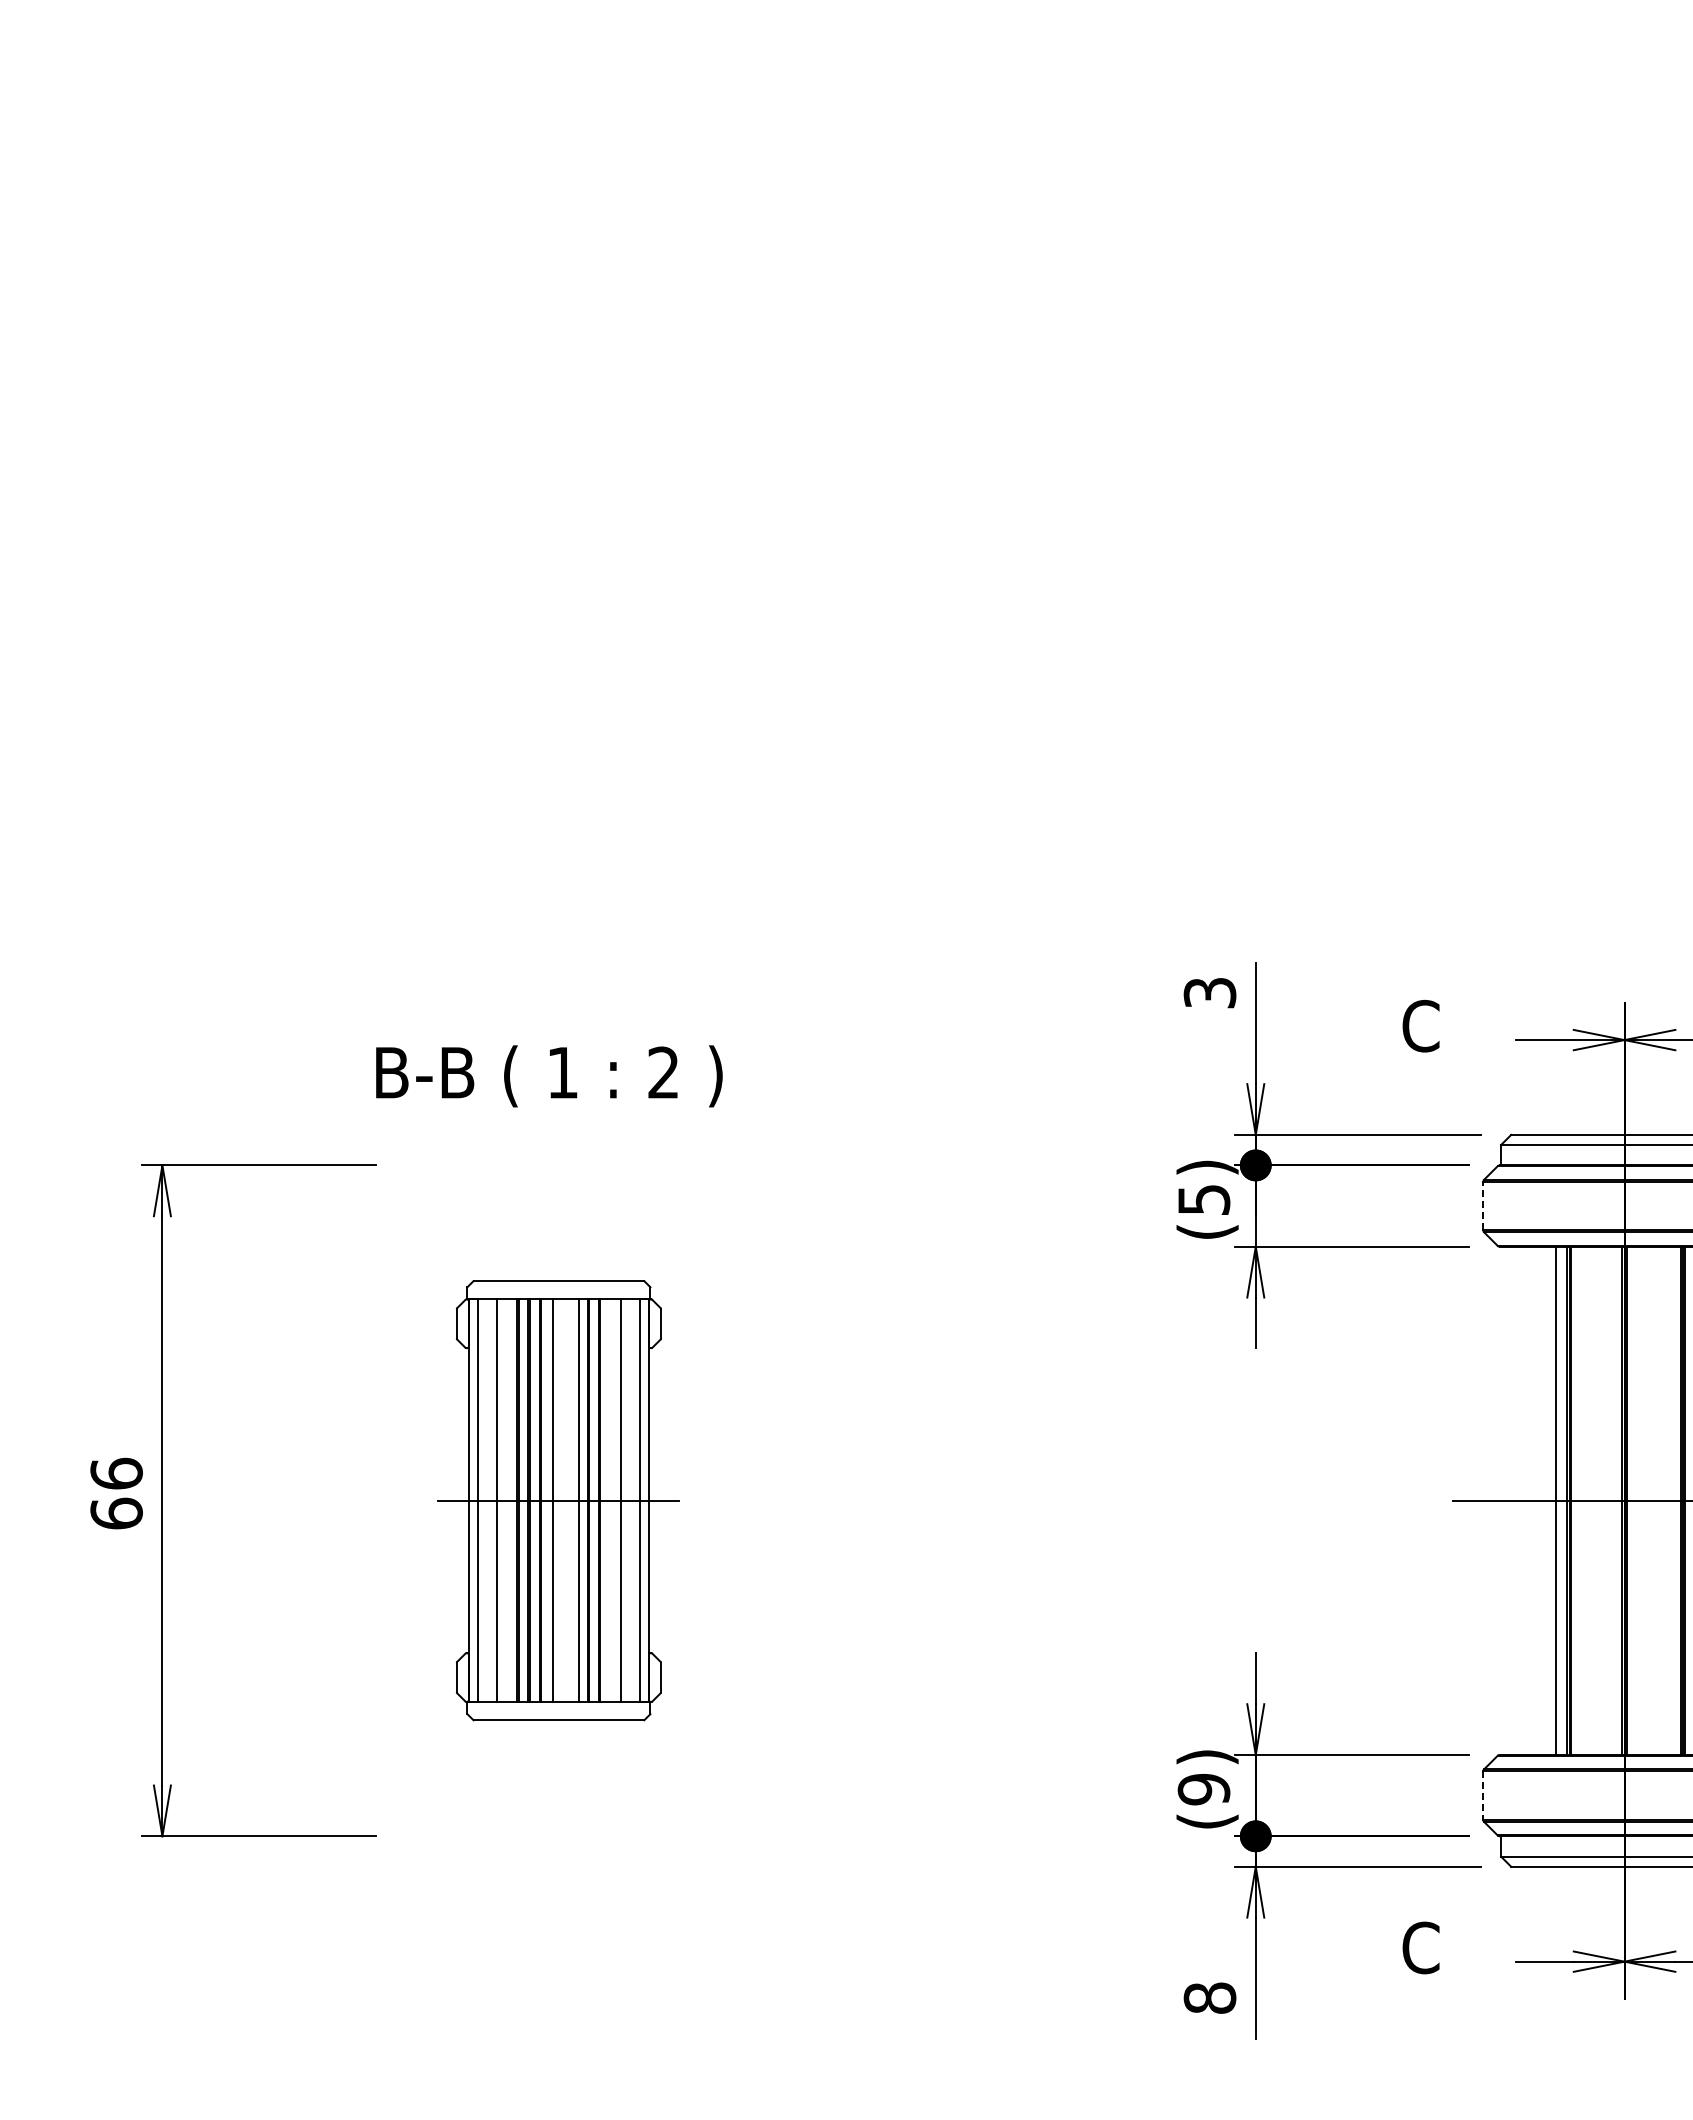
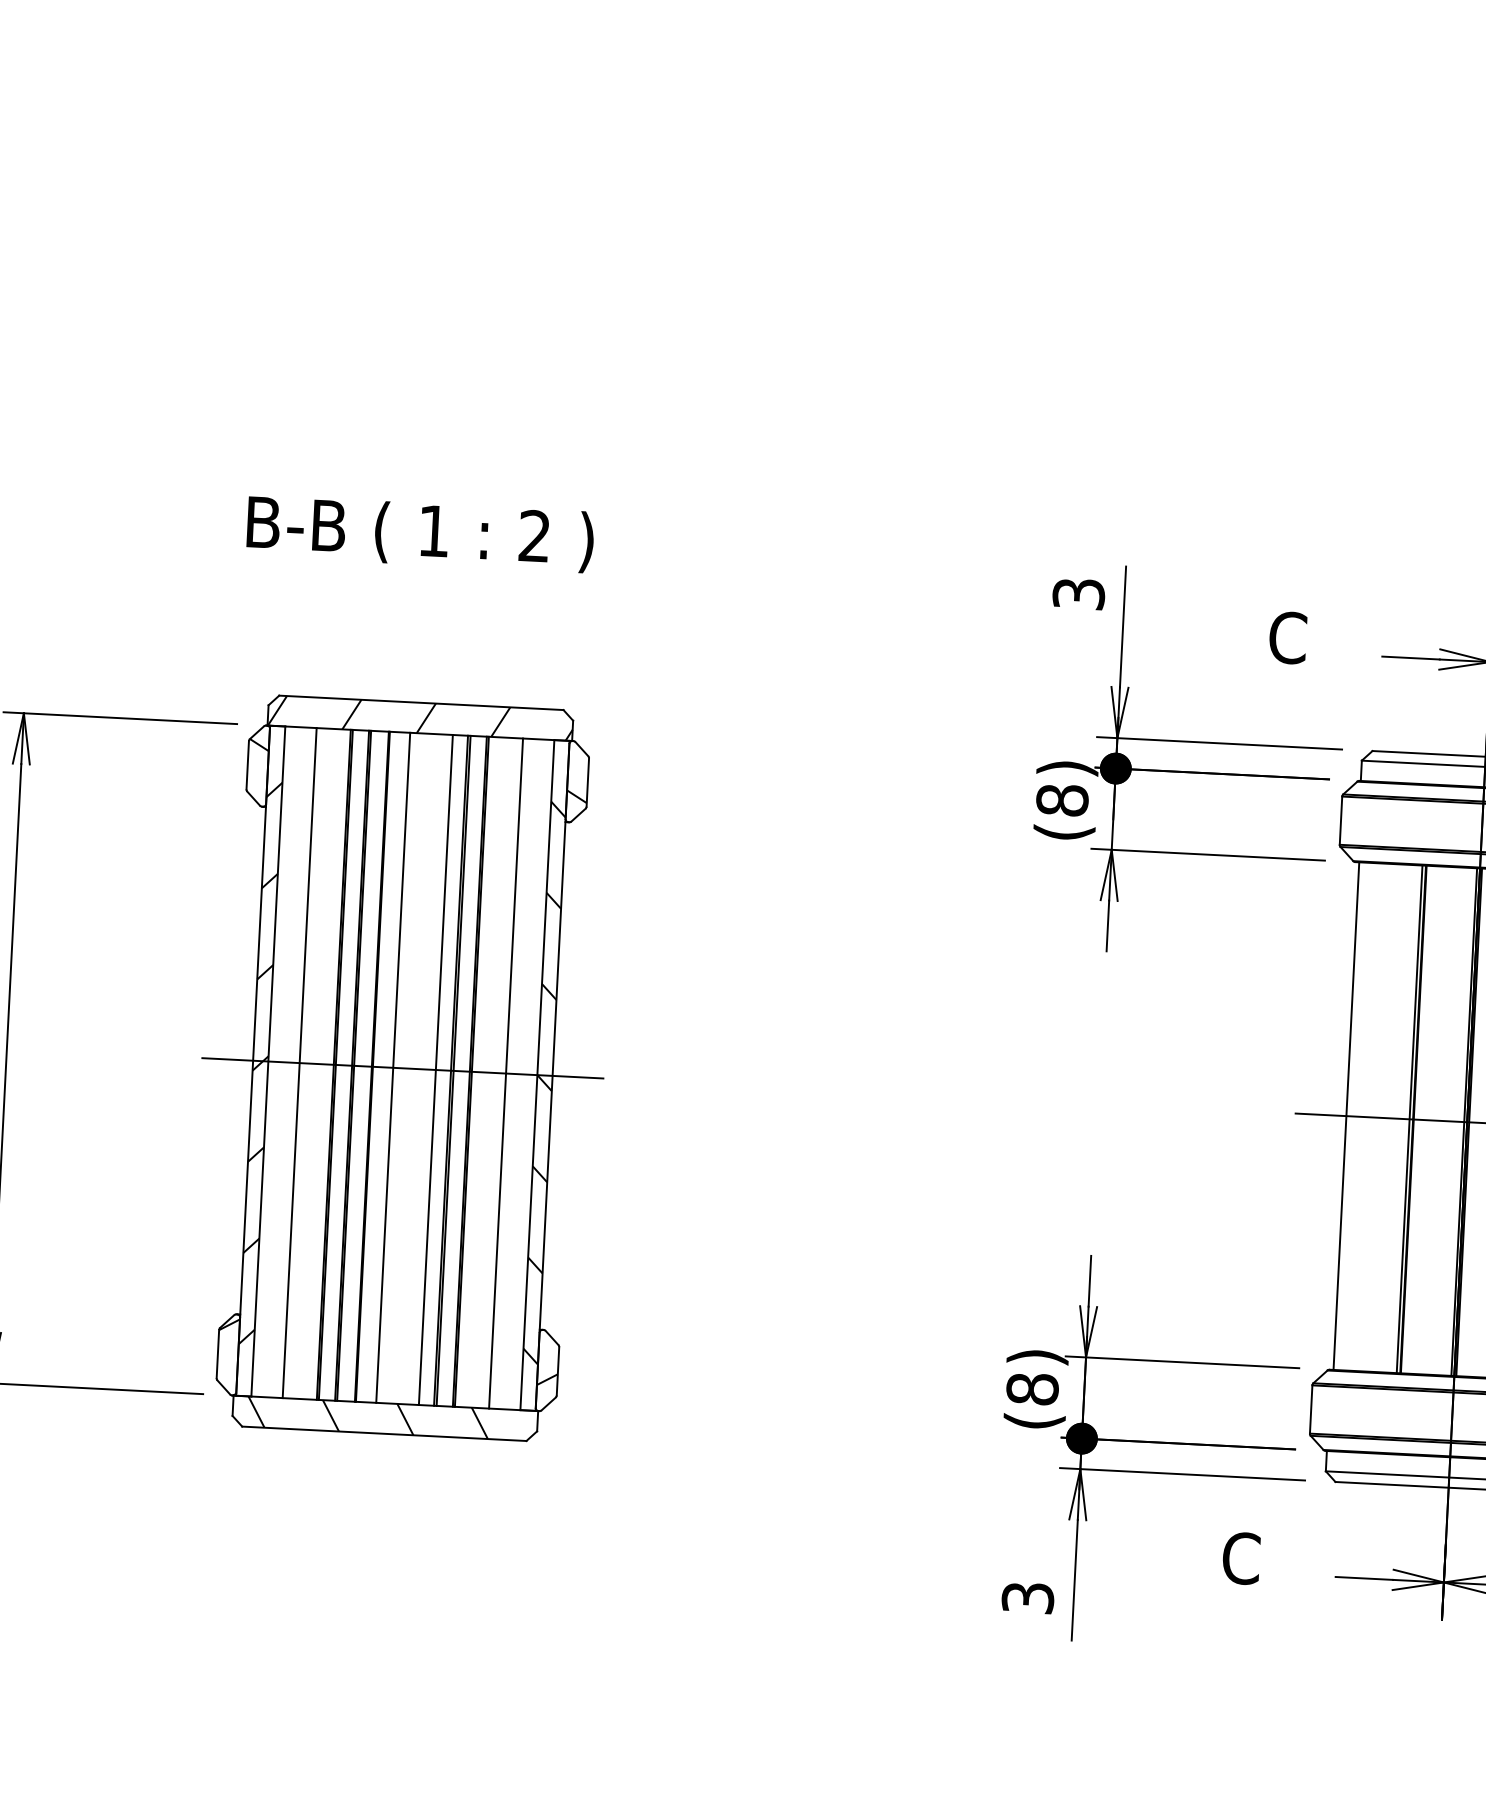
text: (549, 1076) -> (420, 534), moved
text: (1203, 1199) -> (1061, 799), (5) -> (8)
line: (1483, 1205) -> (1341, 820), dashed -> solid
part: (558, 1500) -> (402, 1067), size x1.67
line: (1555, 1500) -> (1346, 1115), moved
text: (1203, 1789) -> (1032, 1389), (9) -> (8)
line: (1483, 1796) -> (1311, 1410), dashed -> solid
text: (1209, 1997) -> (1027, 1597), 8 -> 3

